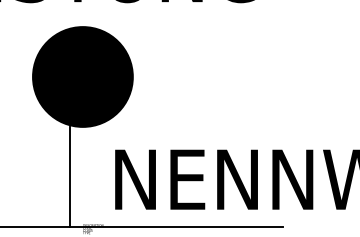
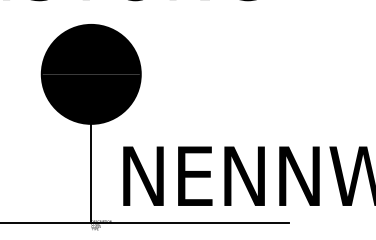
line: (70, 175) -> (91, 172), moved

